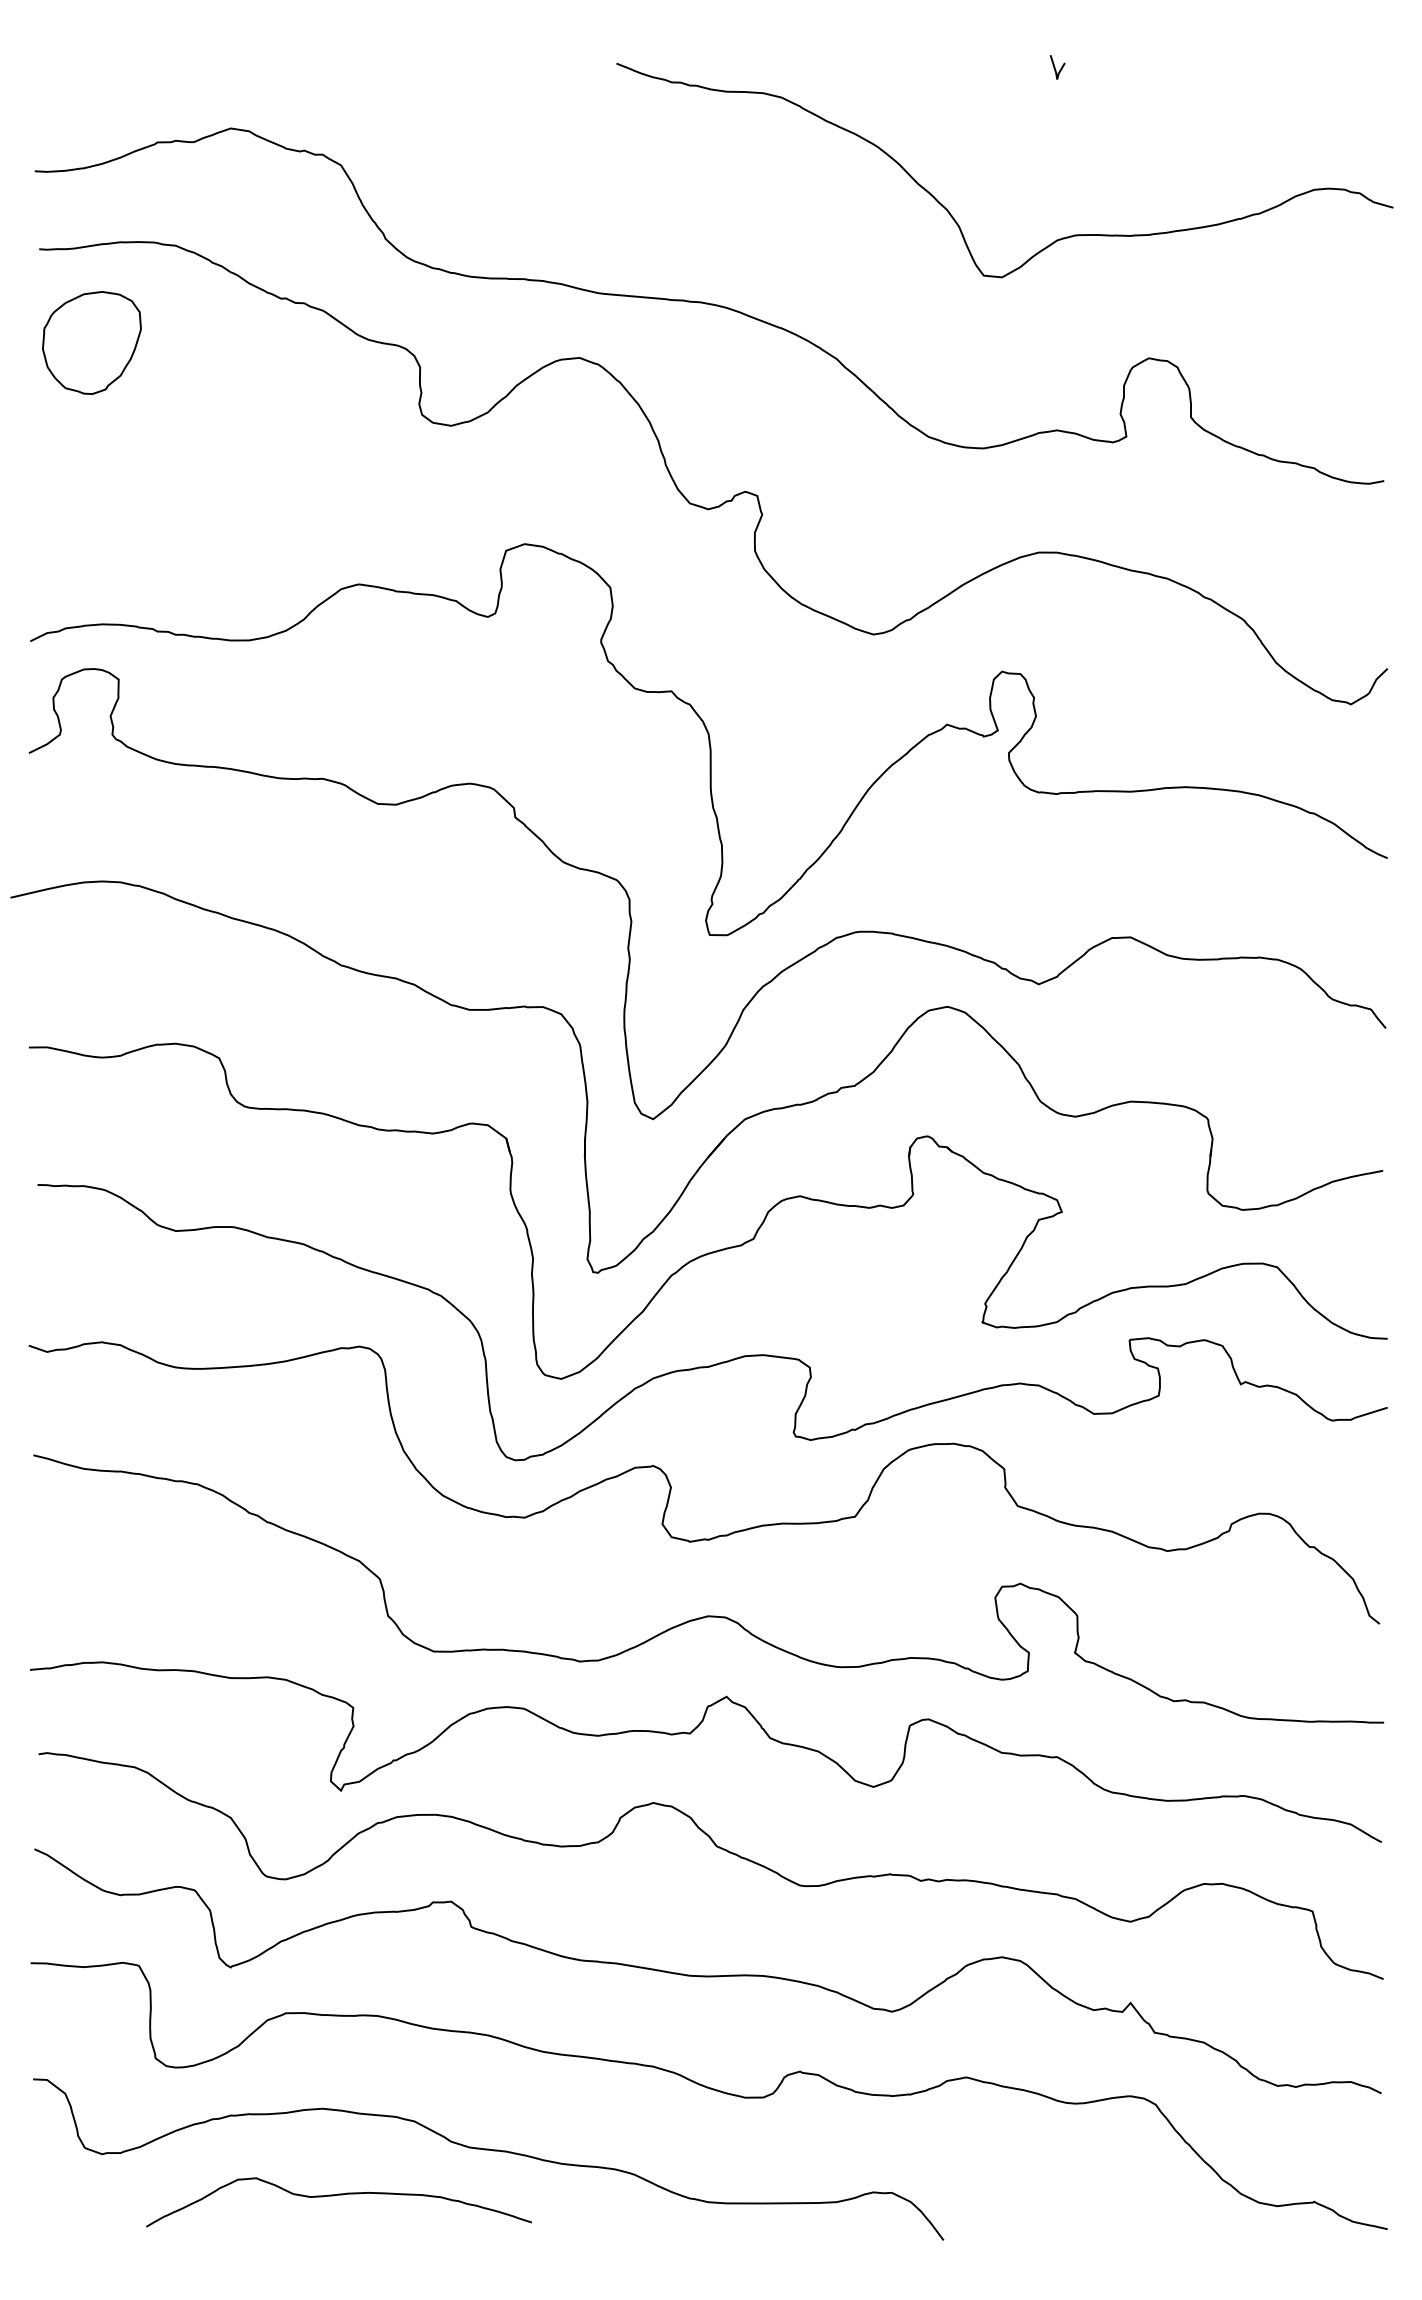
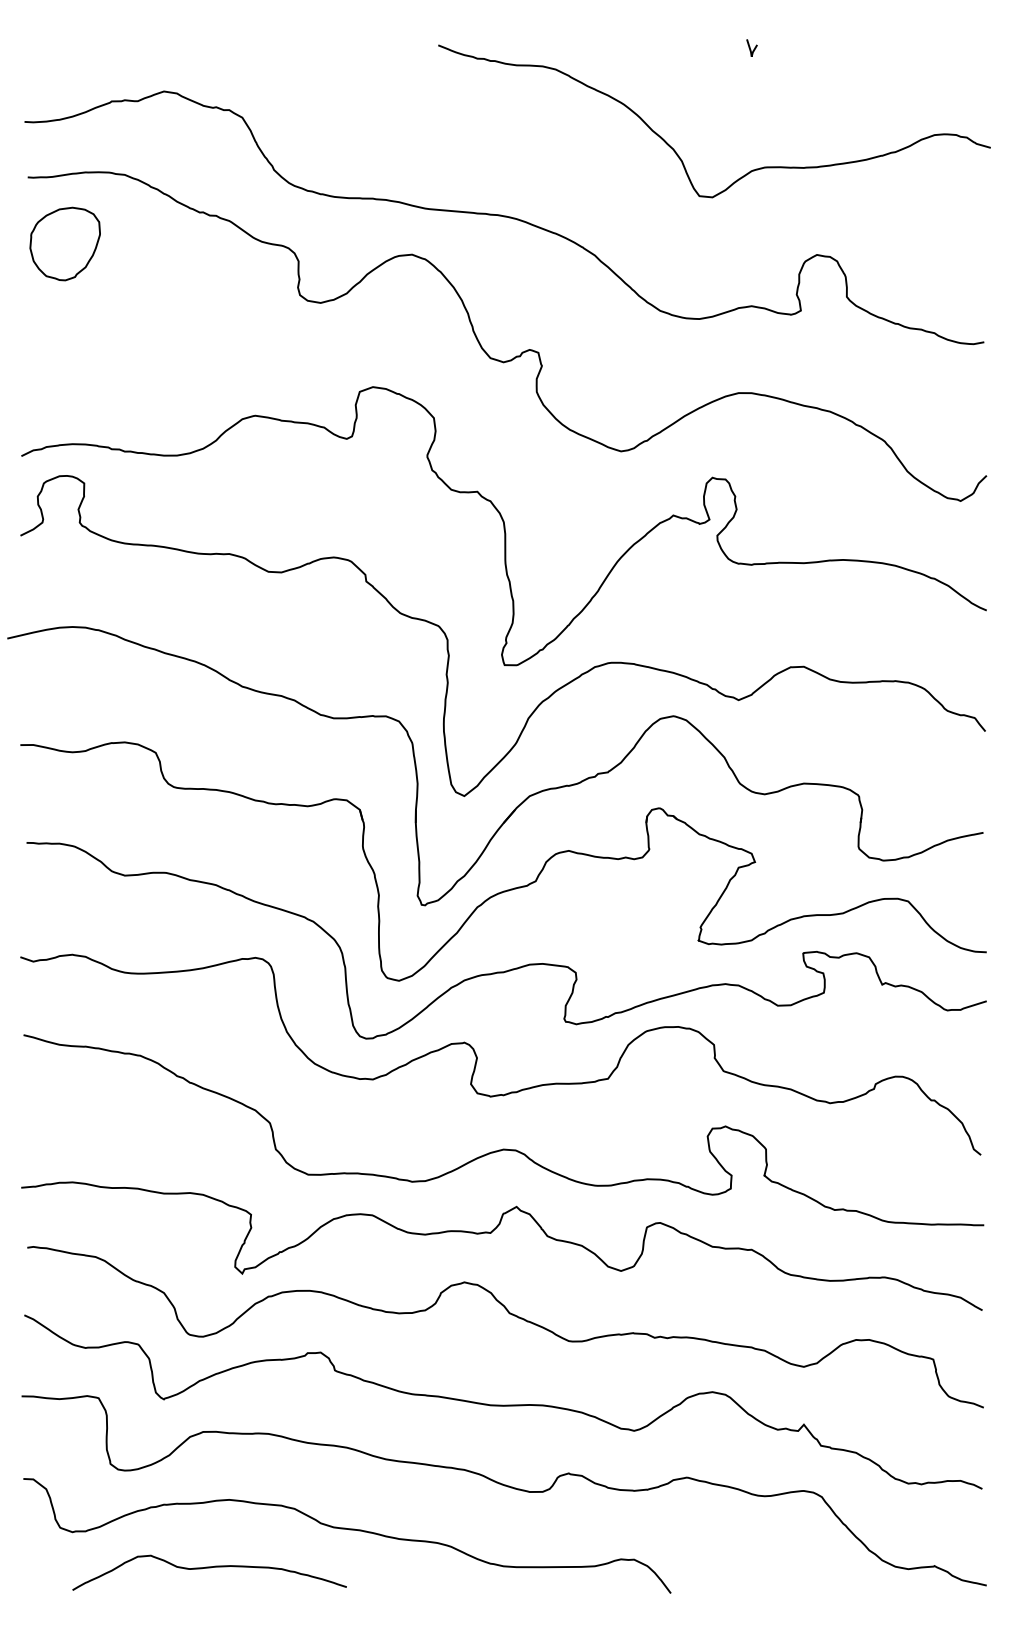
curve: (338, 2195) -> (209, 1567), moved

